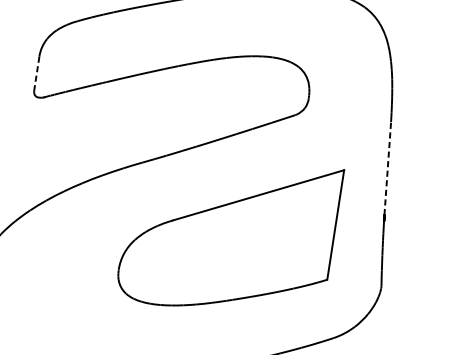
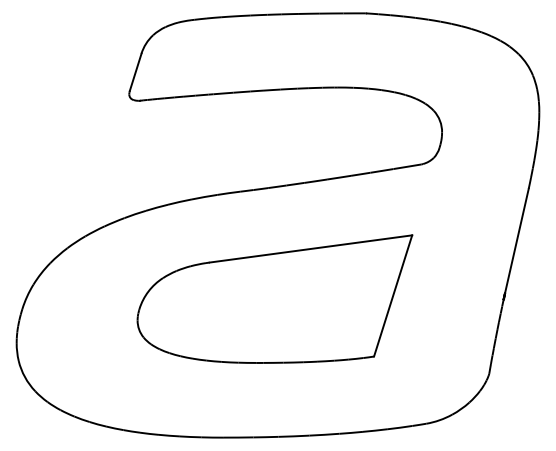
line: (36, 73) -> (135, 72), dashed -> solid
line: (388, 168) -> (517, 240), dashed -> solid
part: (233, 242) -> (274, 298), moved

